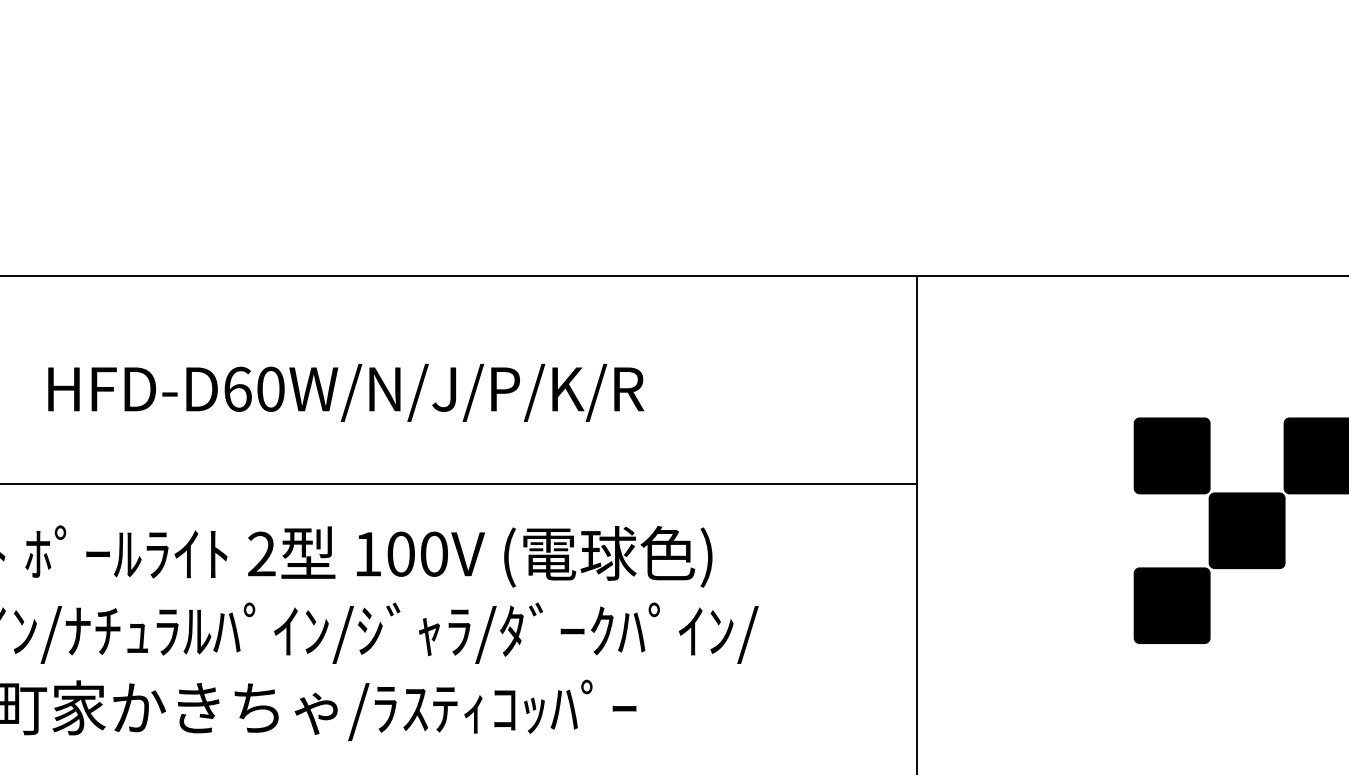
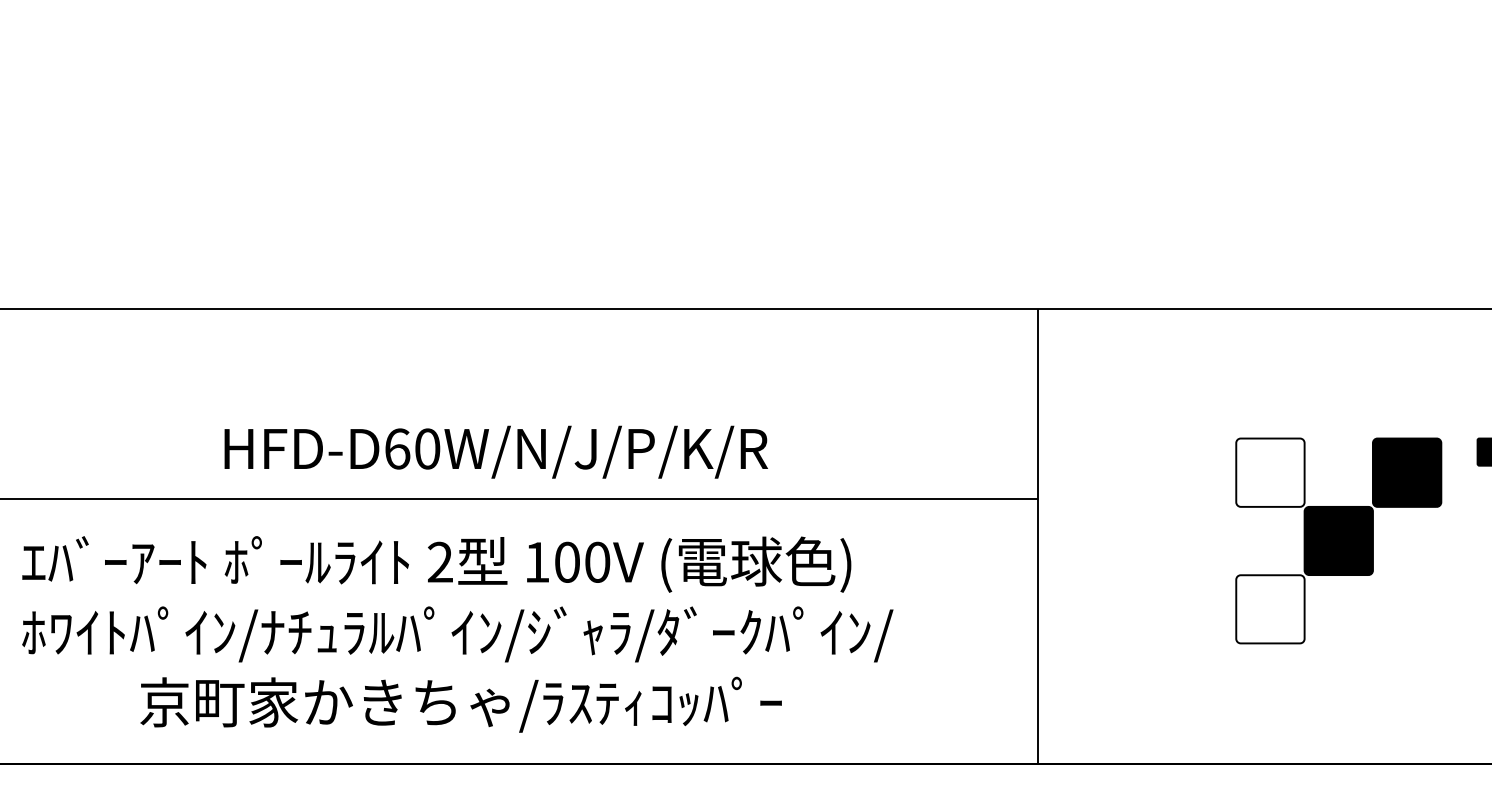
text: (345, 392) -> (495, 451), moved
fill: (1172, 455) -> (1270, 472), removed
fill: (1172, 605) -> (1270, 609), removed

